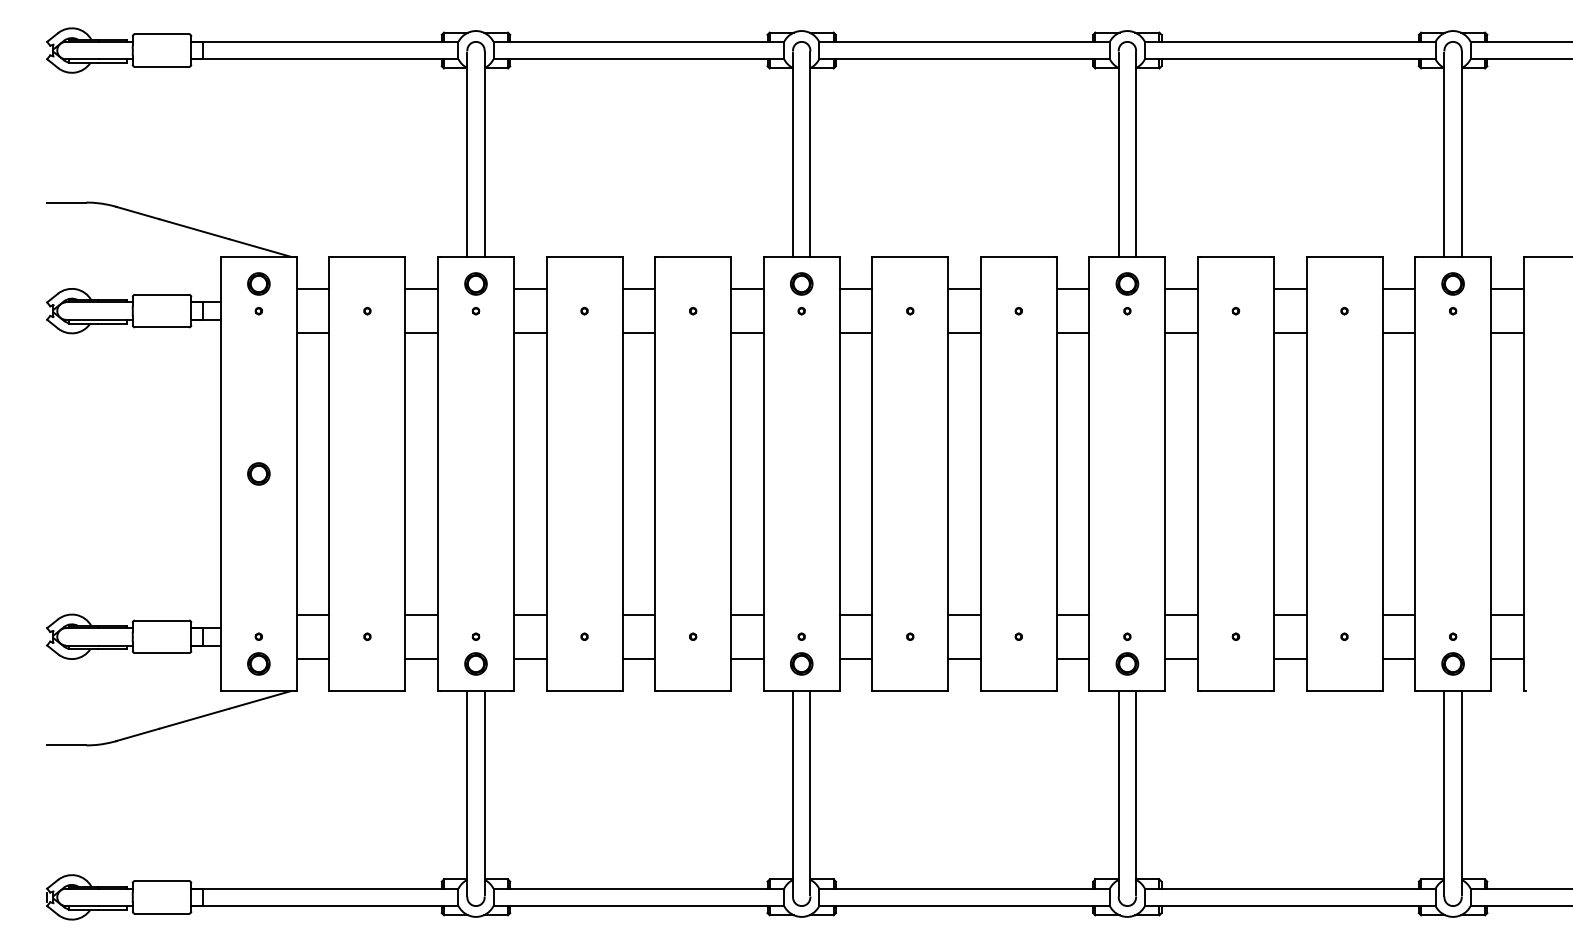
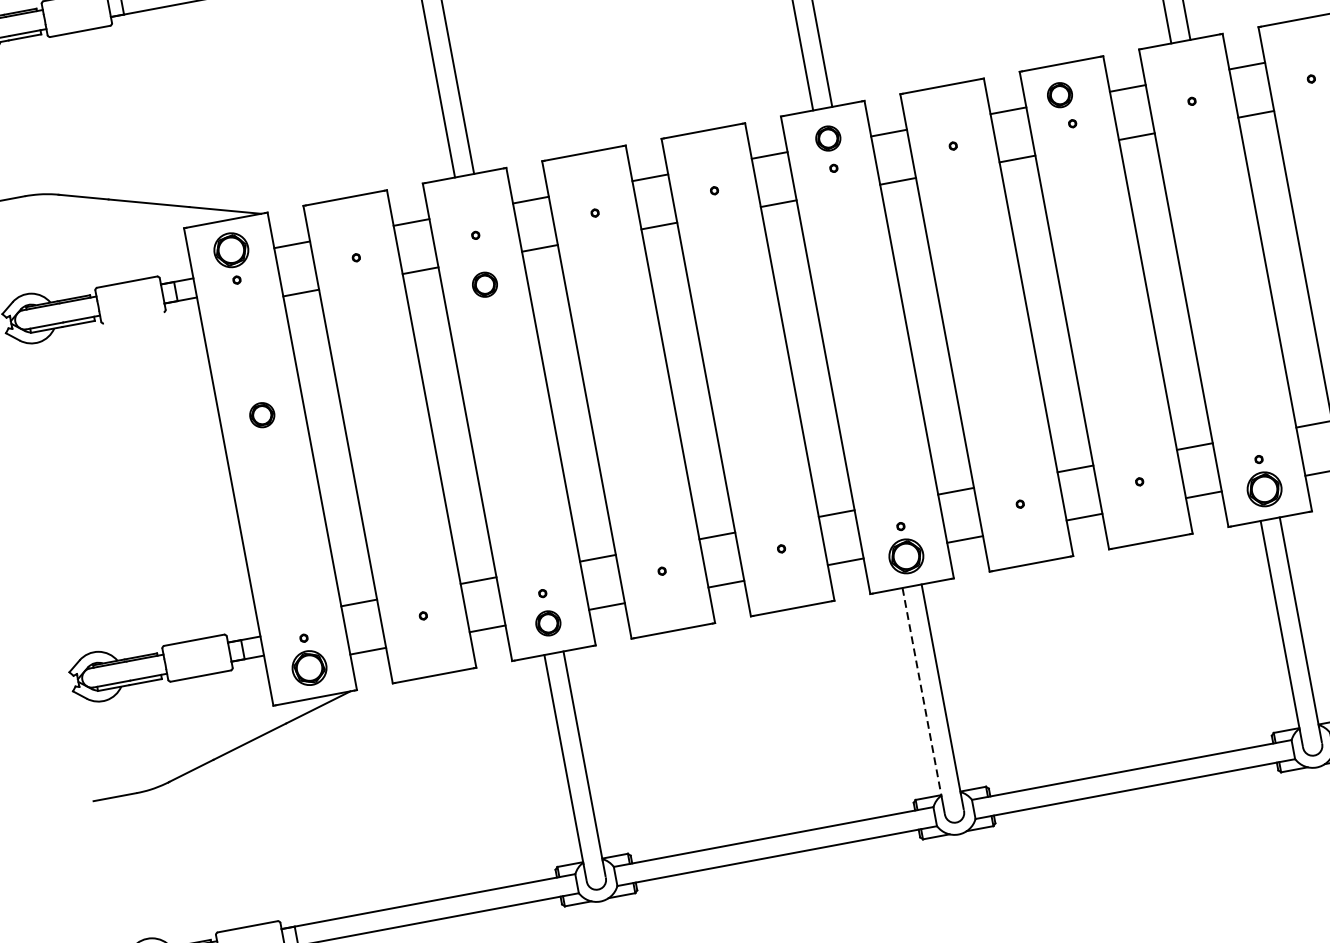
part: (258, 283) -> (230, 249), size x1.4
part: (475, 283) -> (484, 284), moved
part: (1127, 283) -> (1059, 94), moved
line: (161, 327) -> (133, 318), removed
part: (258, 473) -> (261, 414), moved
part: (258, 663) -> (309, 667), size x1.4
part: (801, 663) -> (906, 555), size x1.4
part: (1127, 663) -> (1264, 488), size x1.4
line: (793, 786) -> (922, 692), solid -> dashed

